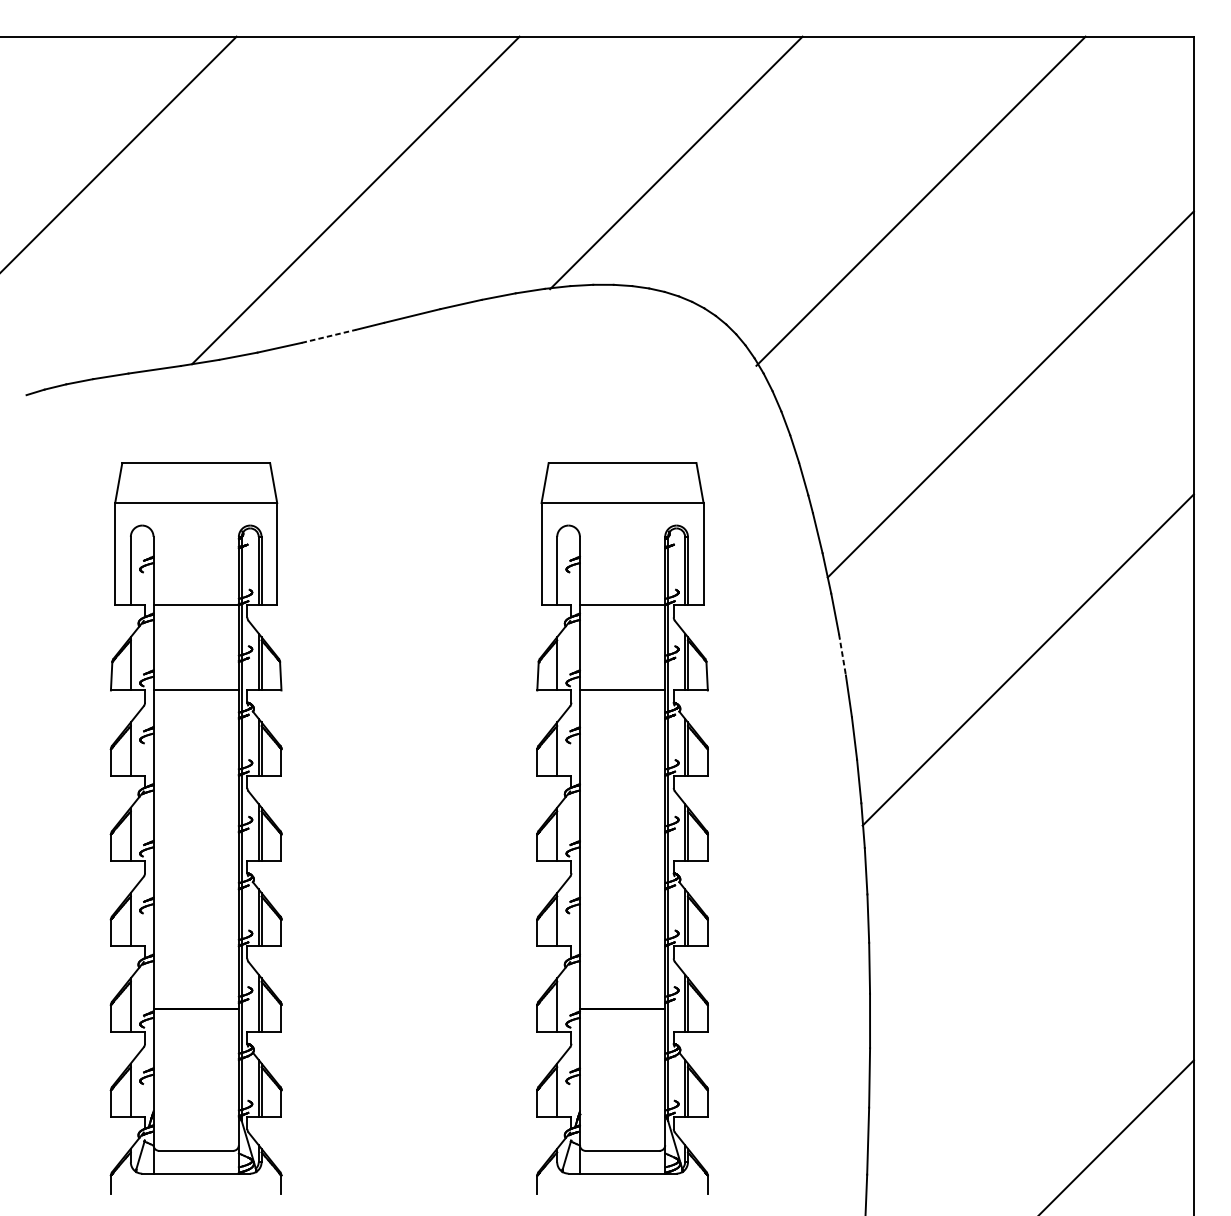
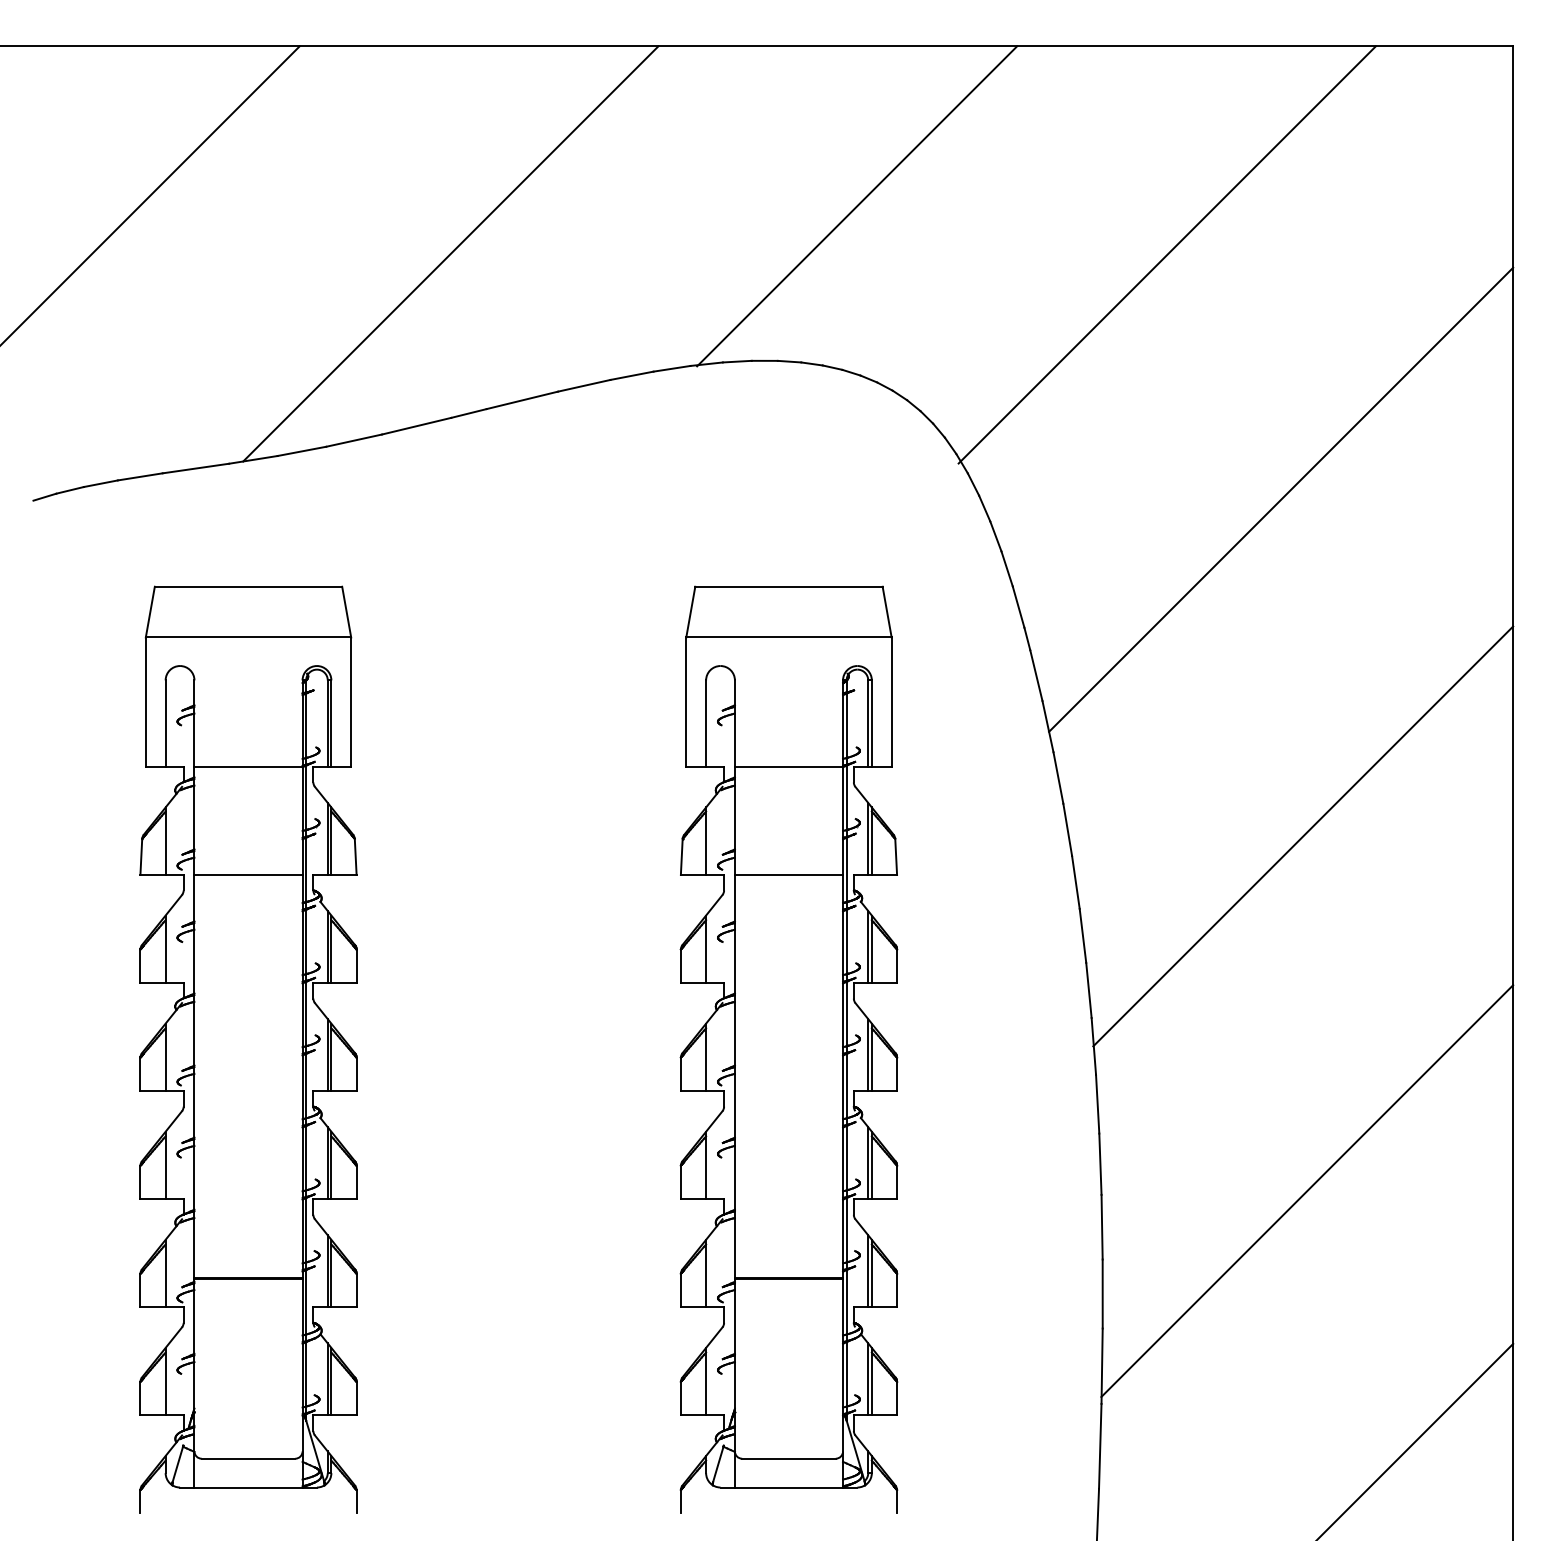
line: (328, 336) -> (416, 426), dashed -> solid
line: (842, 655) -> (1067, 830), dashed -> solid
line: (1031, 940) -> (1307, 1191), added

